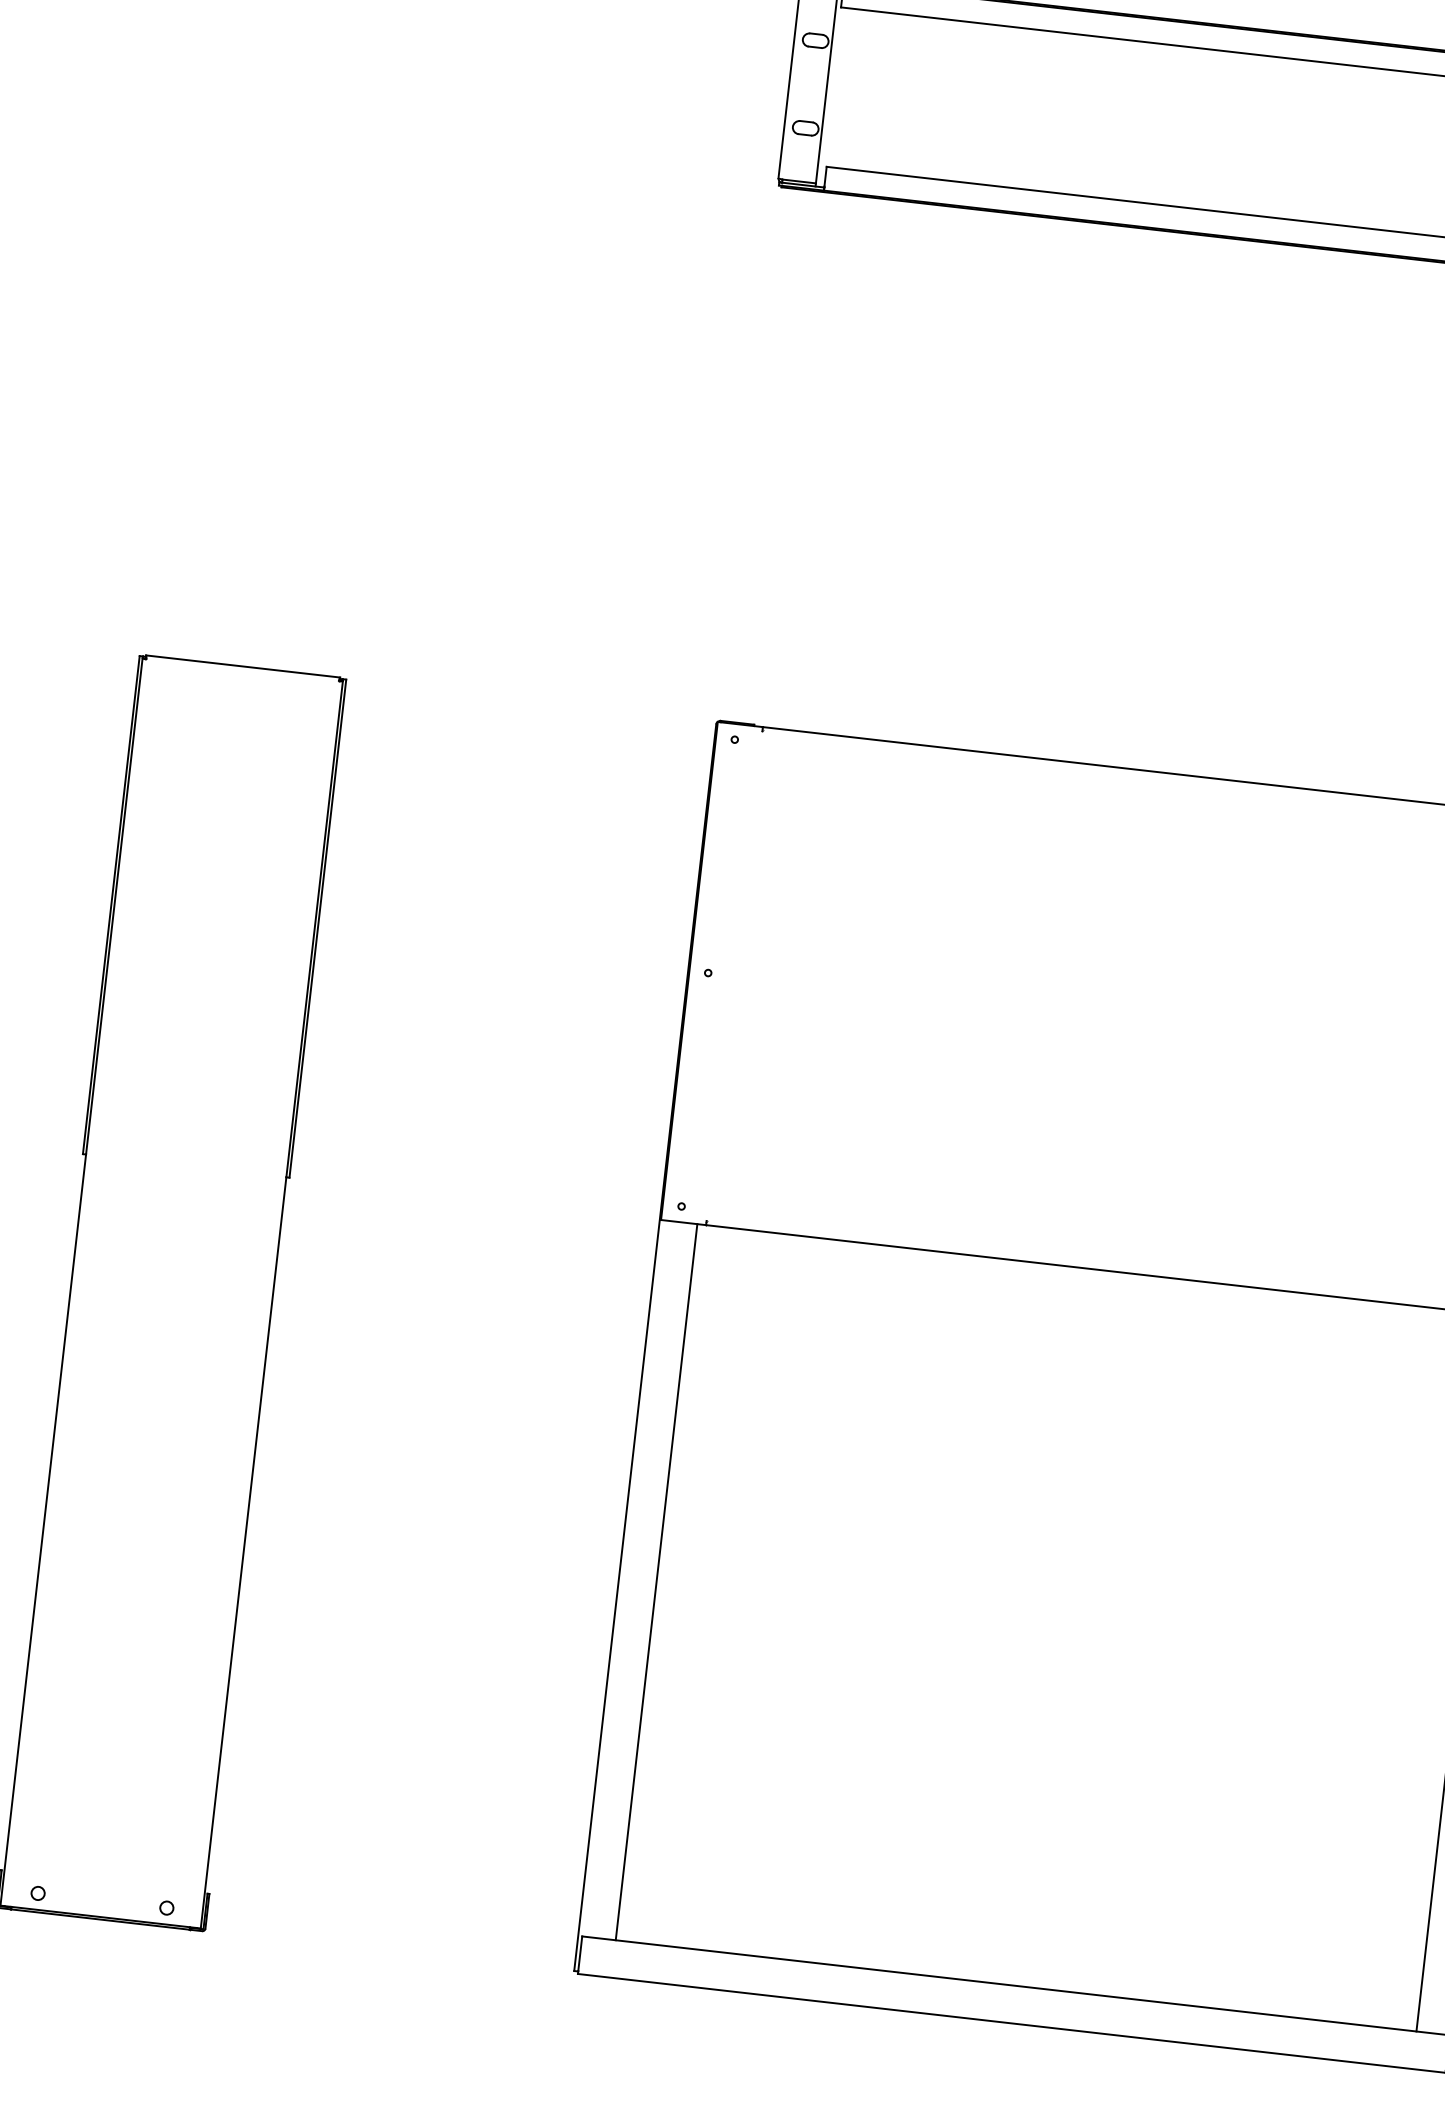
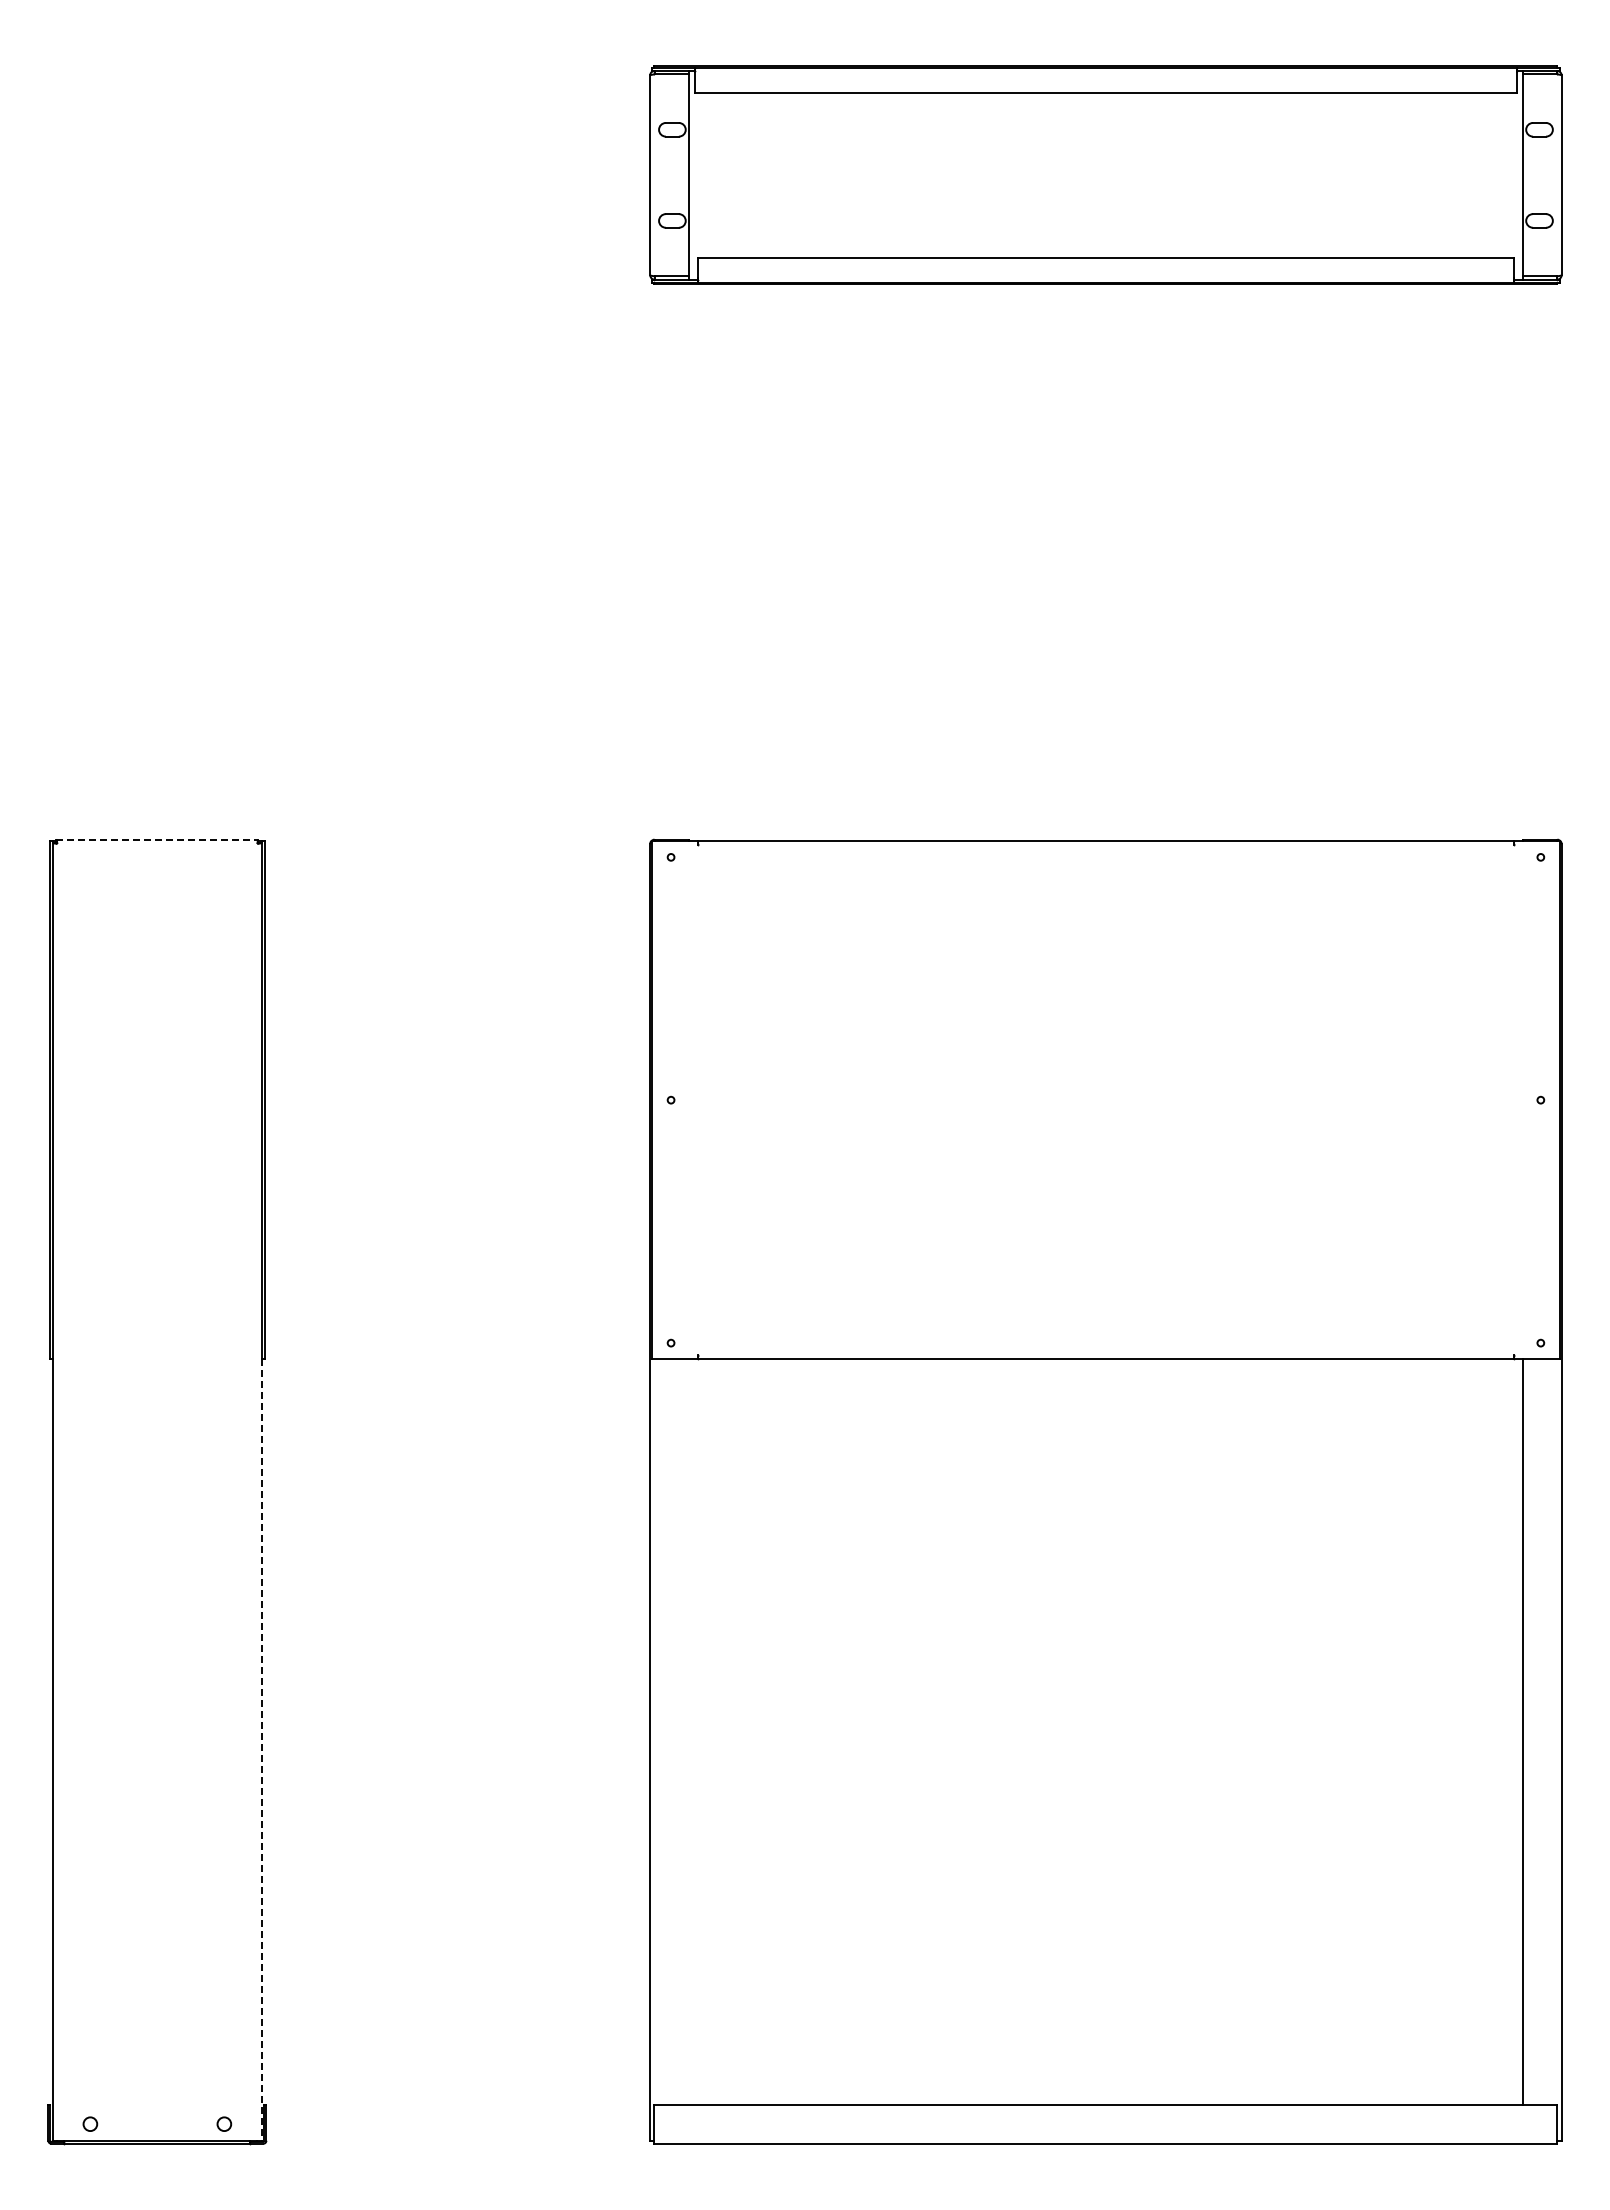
line: (243, 666) -> (157, 839), solid -> dashed
line: (243, 1553) -> (261, 1750), solid -> dashed
line: (656, 1581) -> (689, 1731), removed

